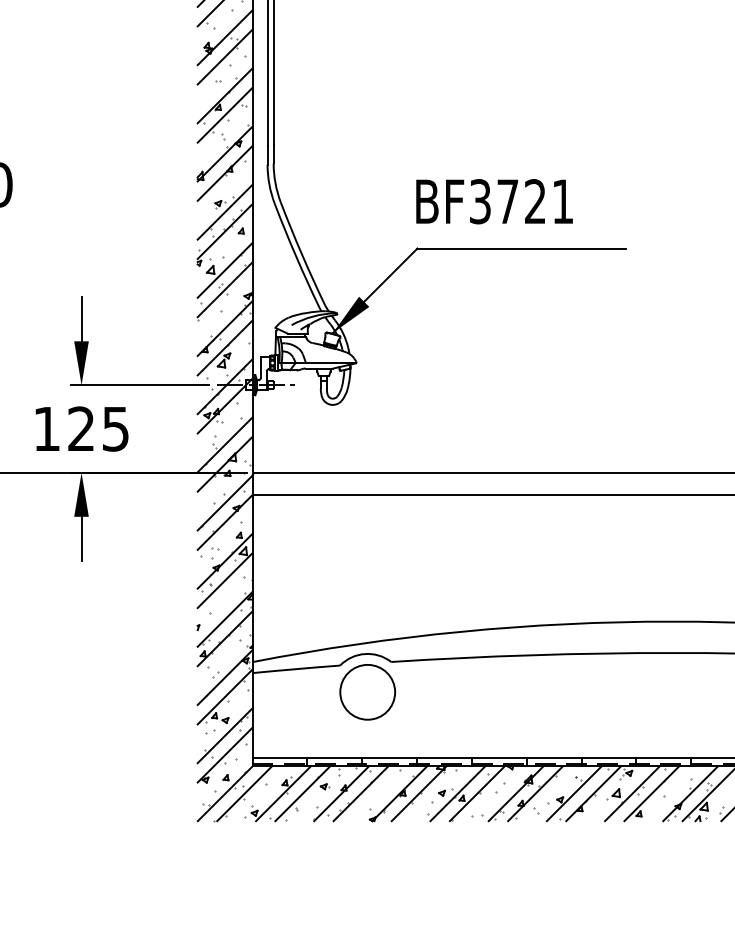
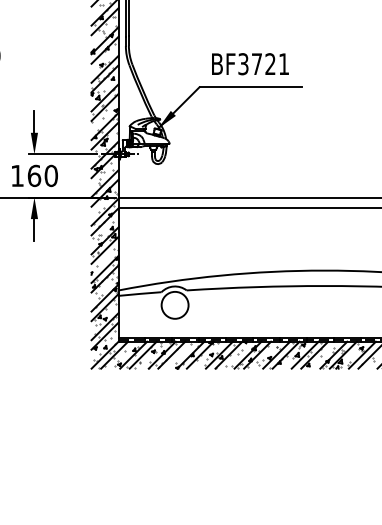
text: (494, 202) -> (250, 64), moved
text: (97, 428) -> (42, 175), 125 -> 160

